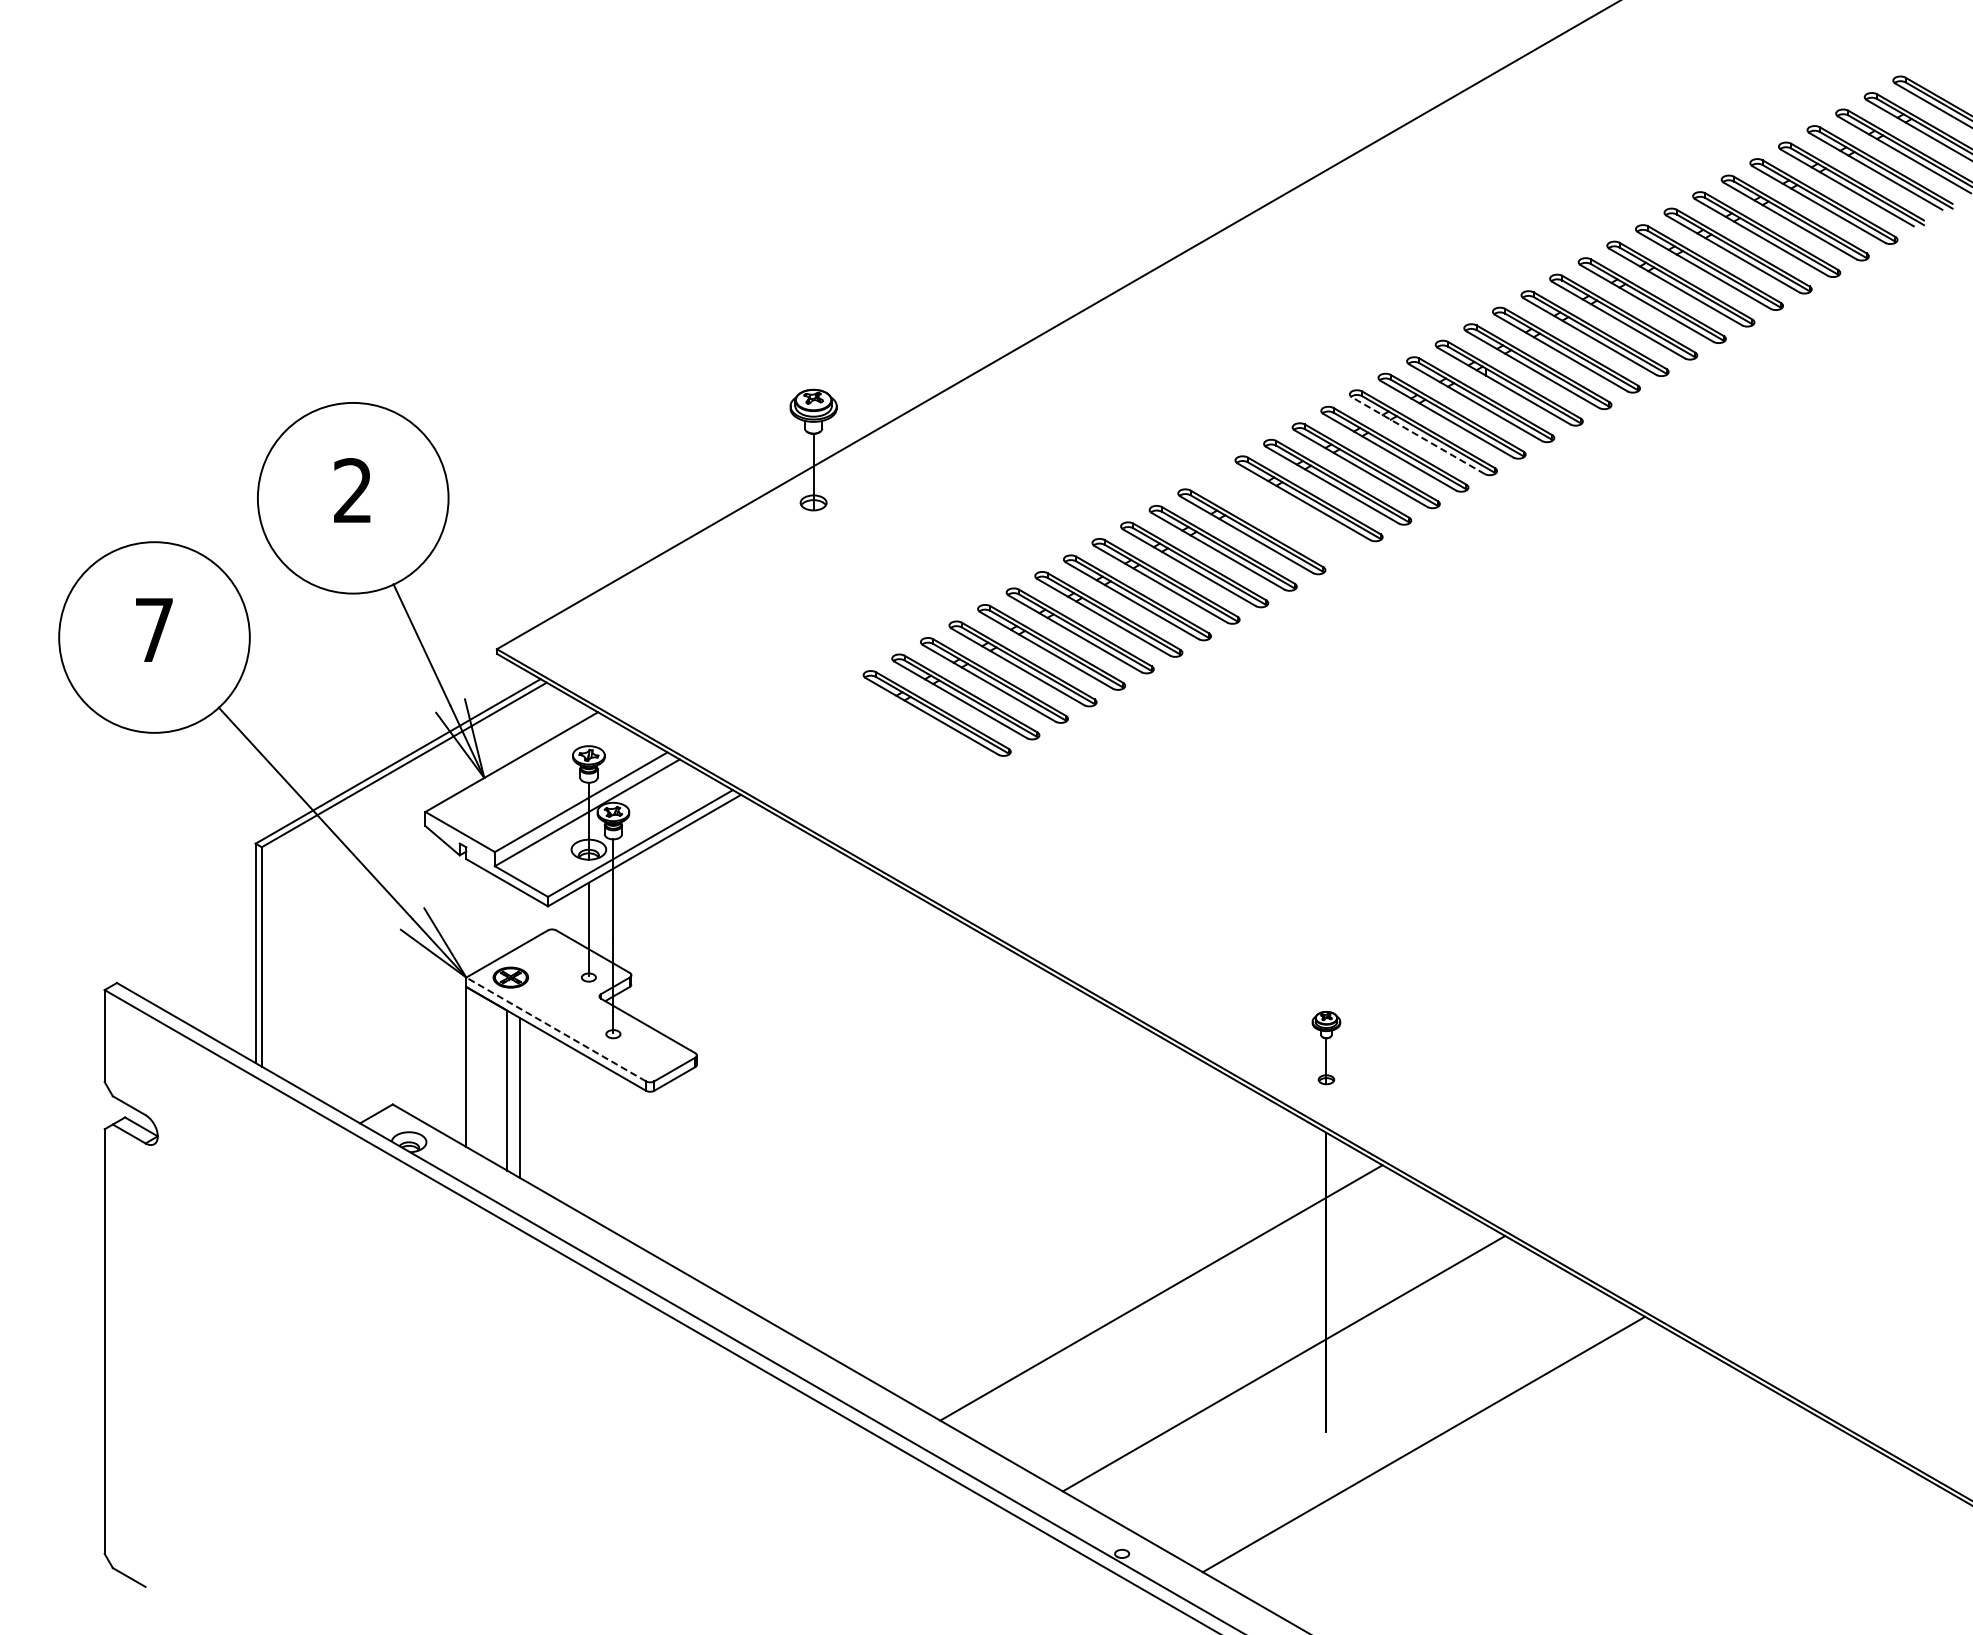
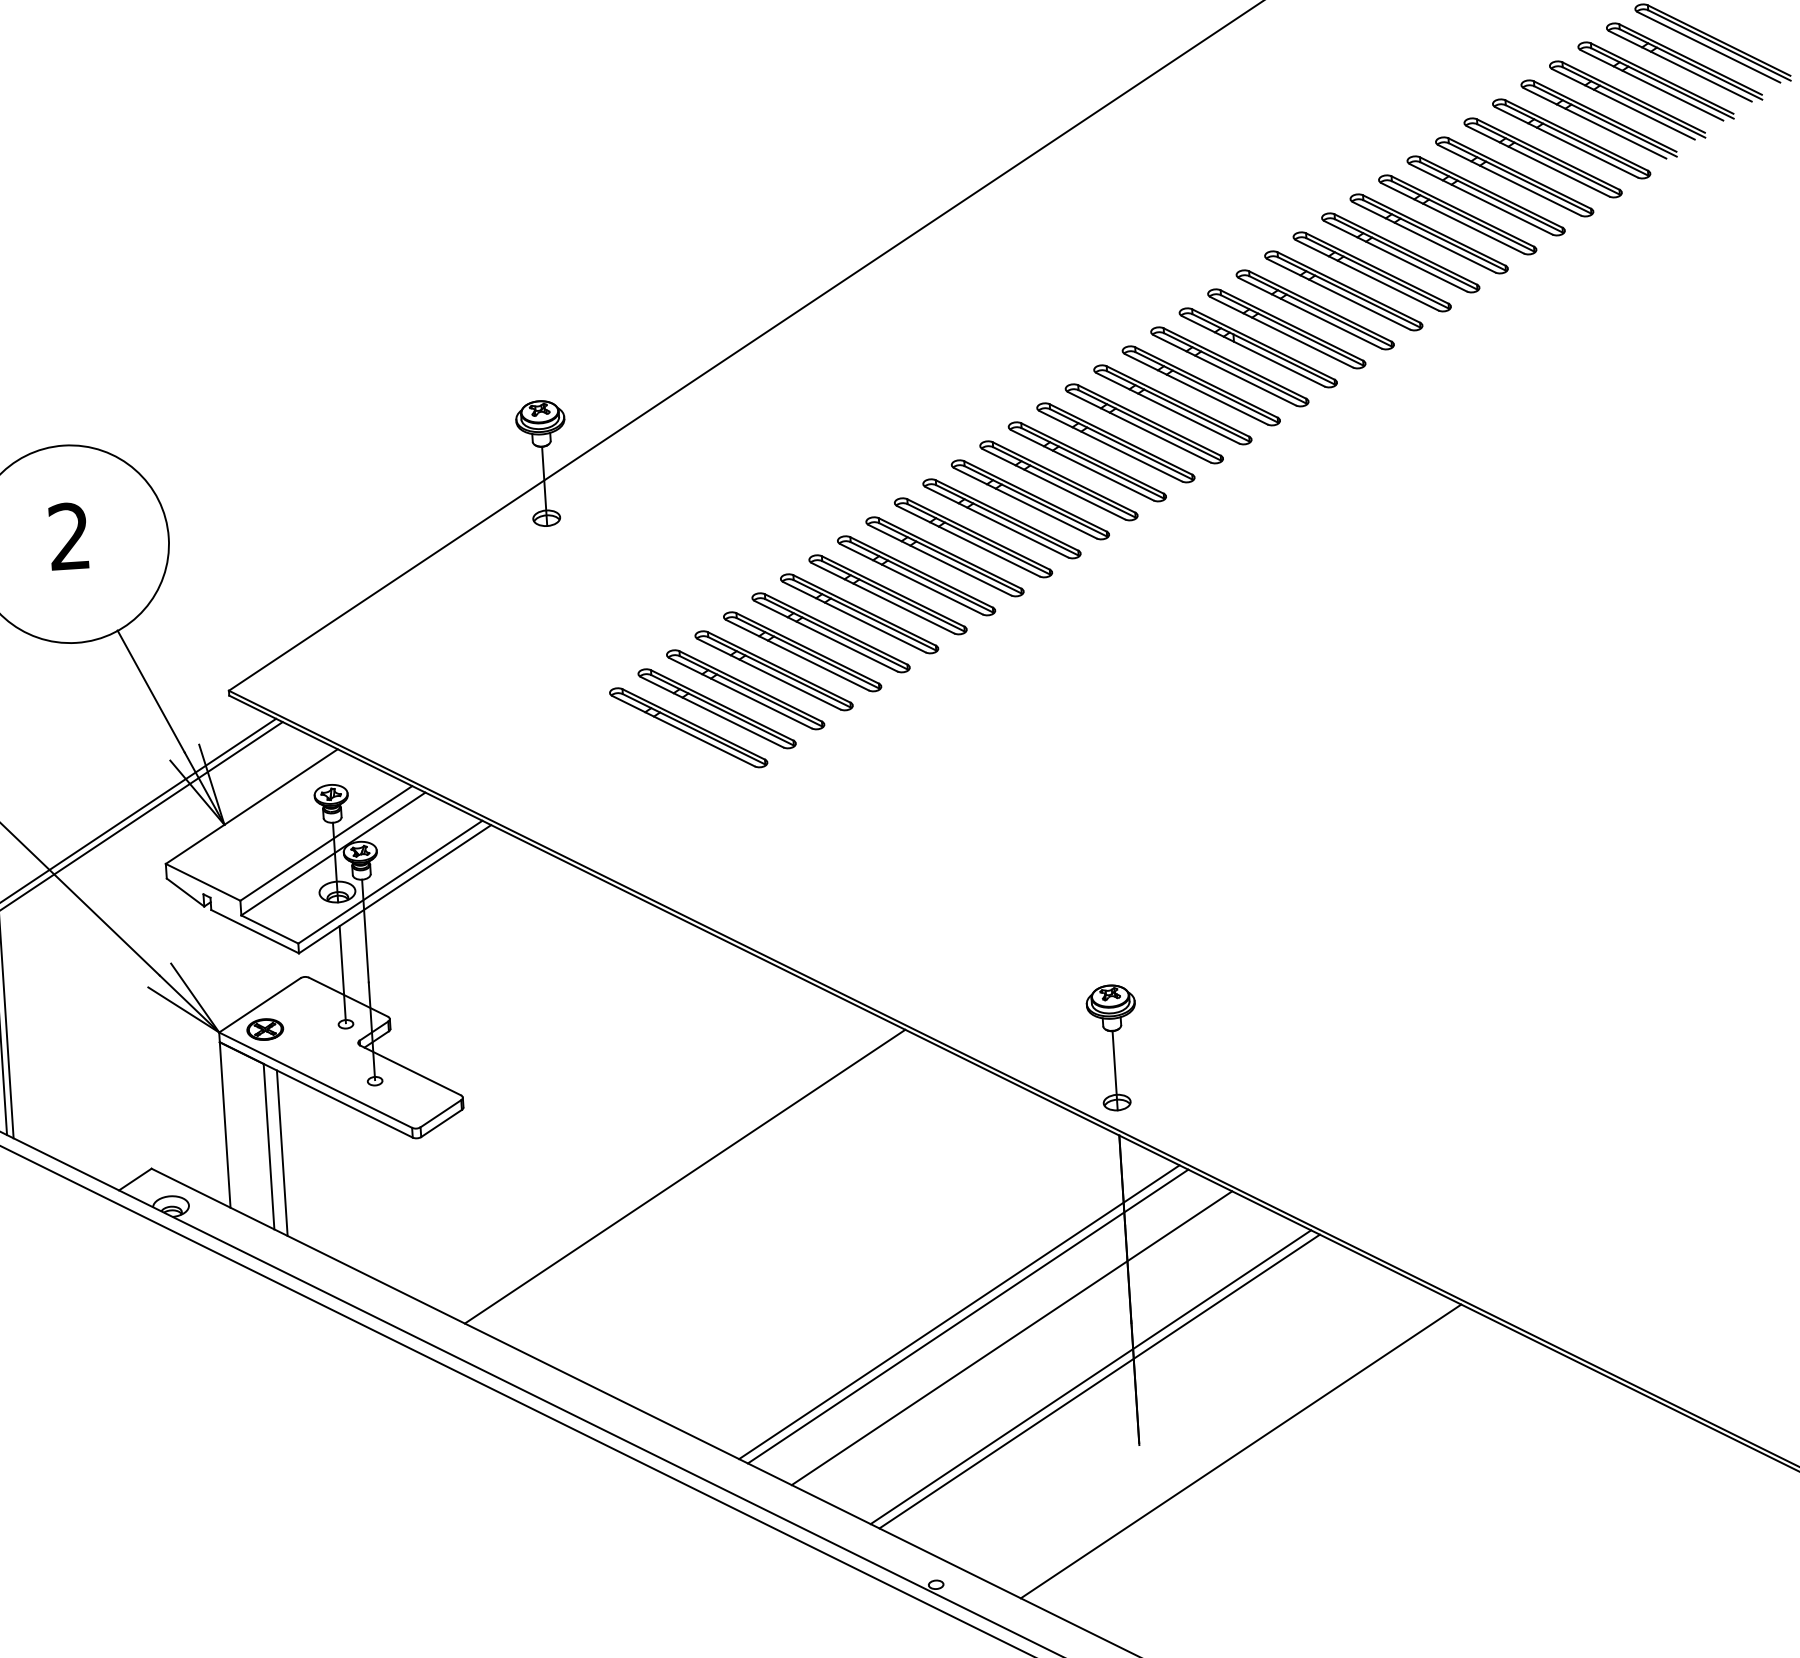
line: (1418, 435) -> (1167, 408), dashed -> solid
part: (1280, 515) -> (1030, 500), added
line: (556, 1029) -> (315, 1080), dashed -> solid
part: (1326, 1047) -> (1113, 1047), size x1.67
line: (905, 1145) -> (684, 1176), added
line: (1169, 1297) -> (968, 1316), added
line: (1210, 1320) -> (1011, 1337), added
line: (1292, 1368) -> (1099, 1381), added

